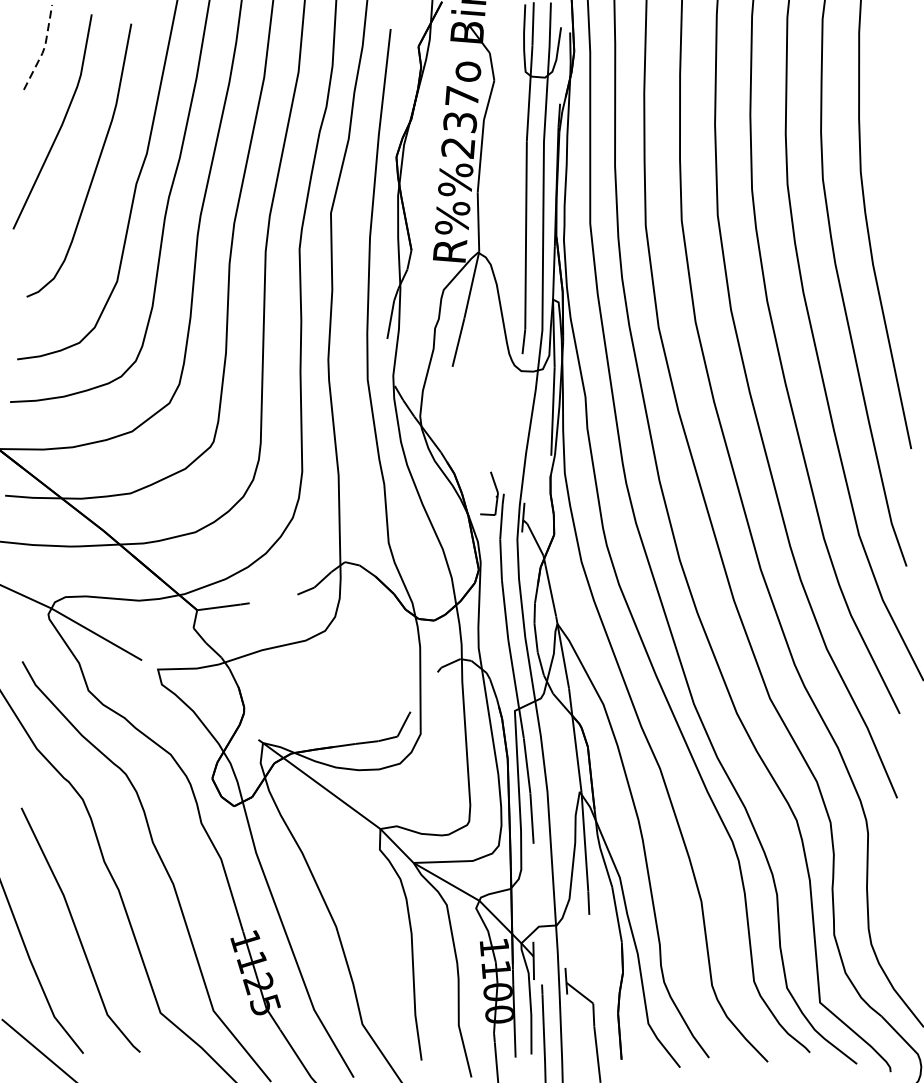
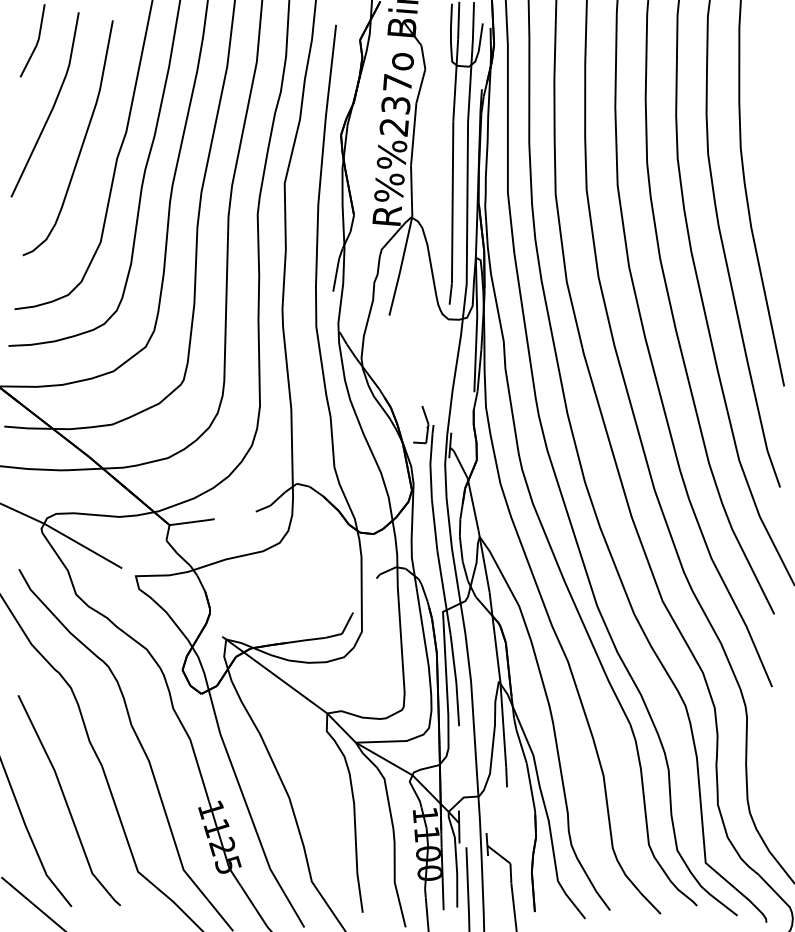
line: (43, 49) -> (37, 42), dashed -> solid

